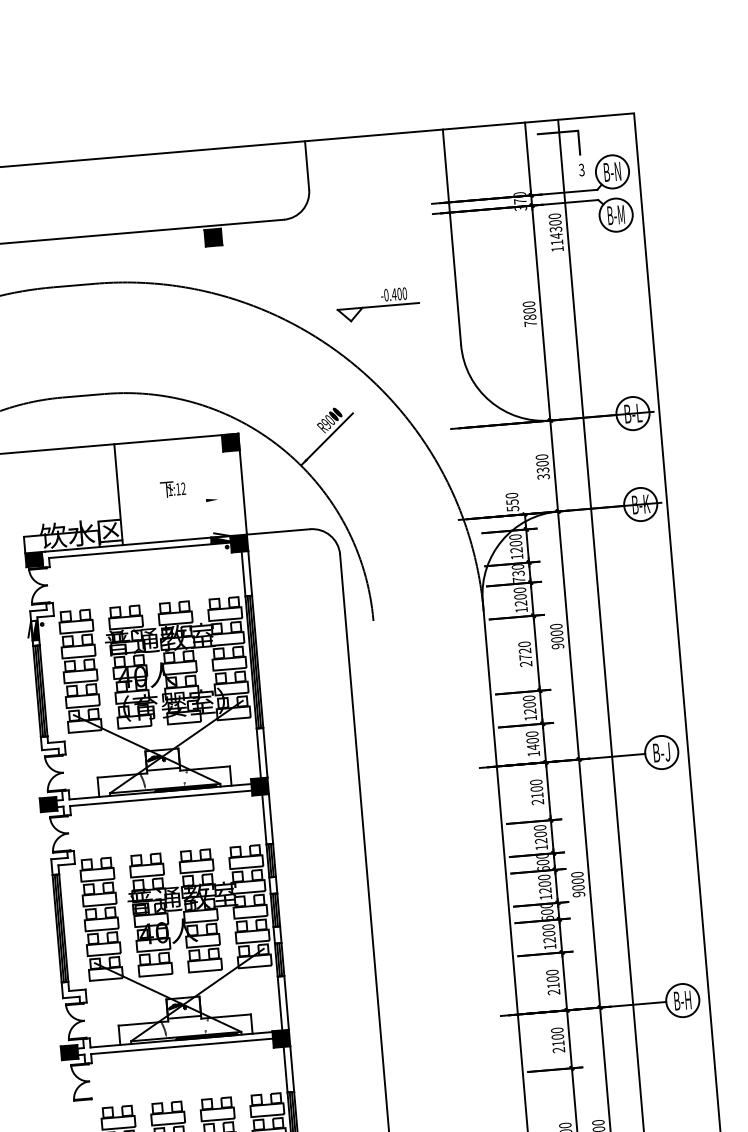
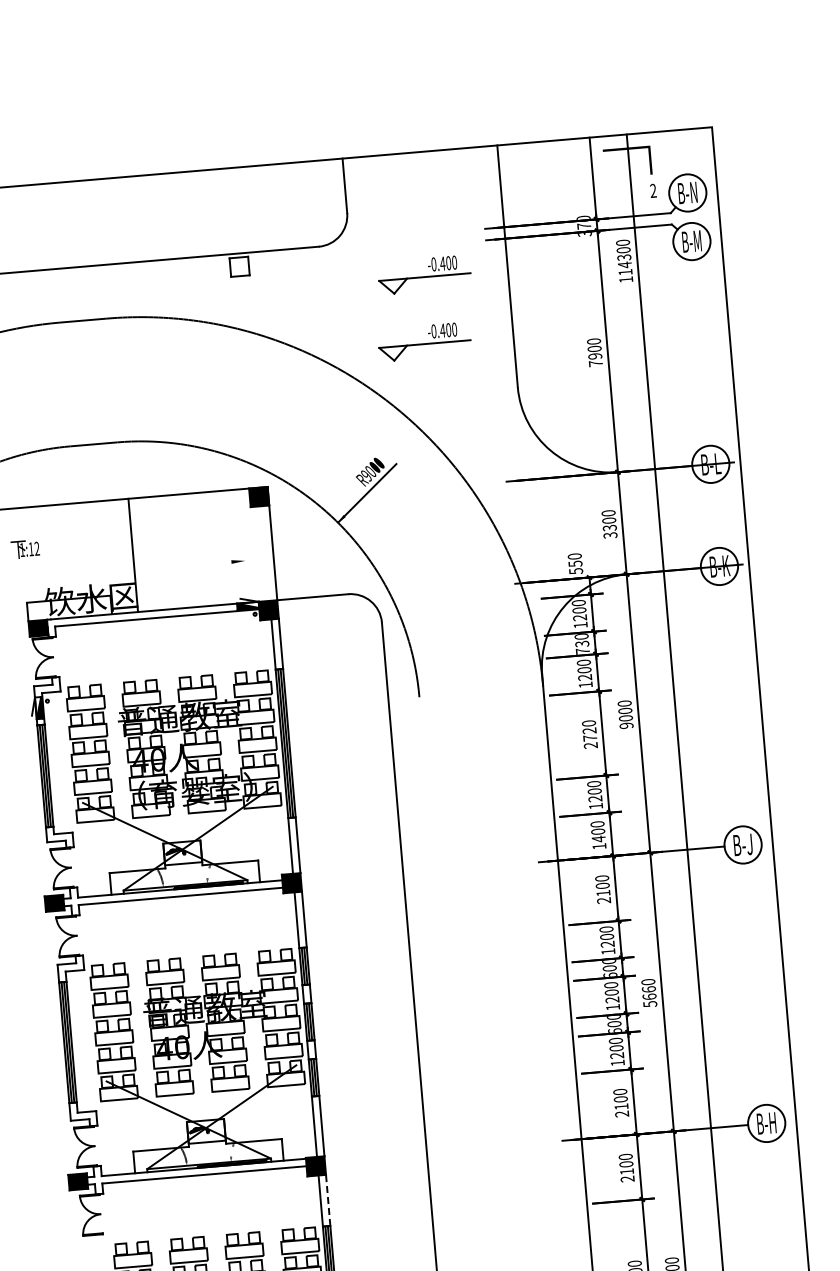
text: (581, 169) -> (653, 190), 3 -> 2
fill: (213, 237) -> (239, 266), removed
part: (378, 244) -> (424, 274), added
text: (530, 317) -> (595, 356), 7800 -> 7900
text: (172, 489) -> (24, 549), moved
text: (578, 887) -> (649, 996), 9000 -> 5660
line: (292, 1069) -> (328, 1200), solid -> dashed

